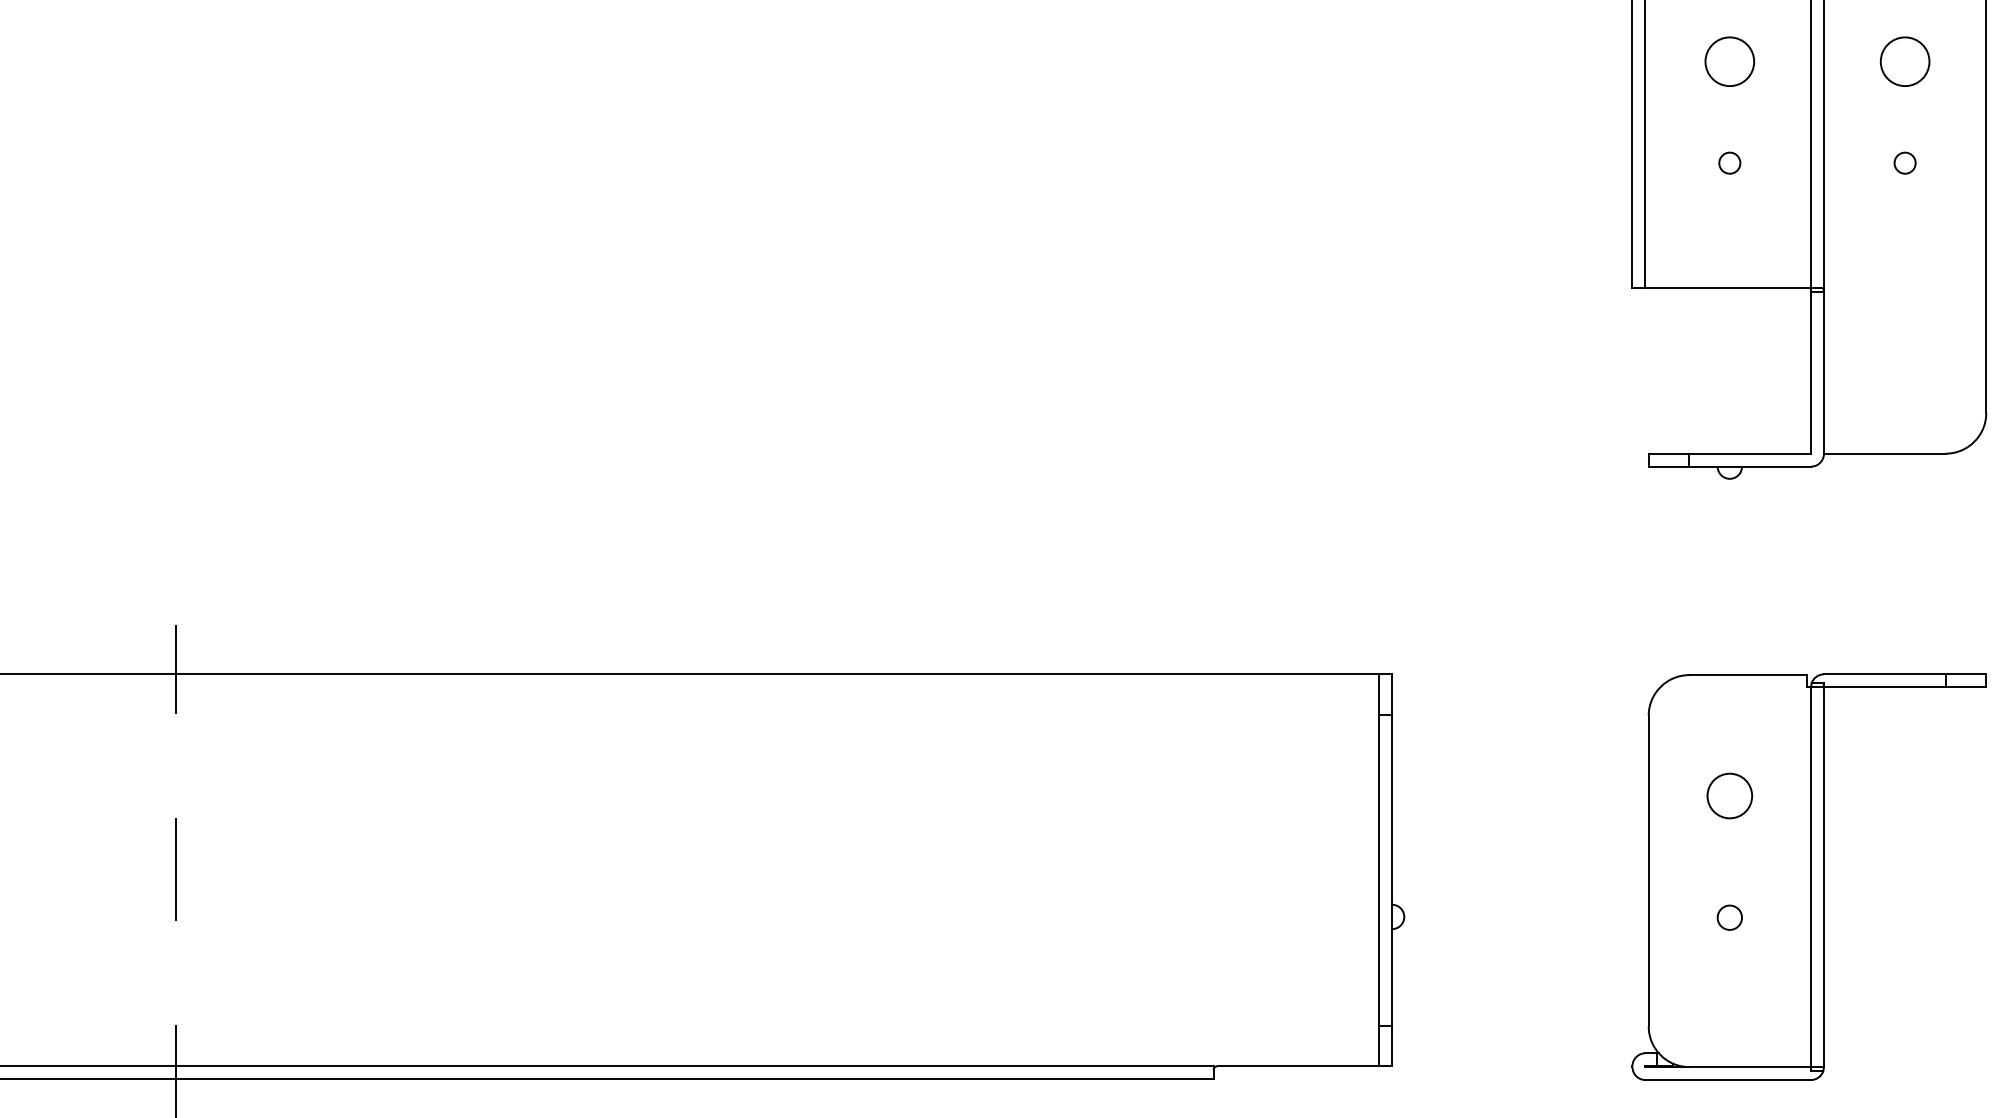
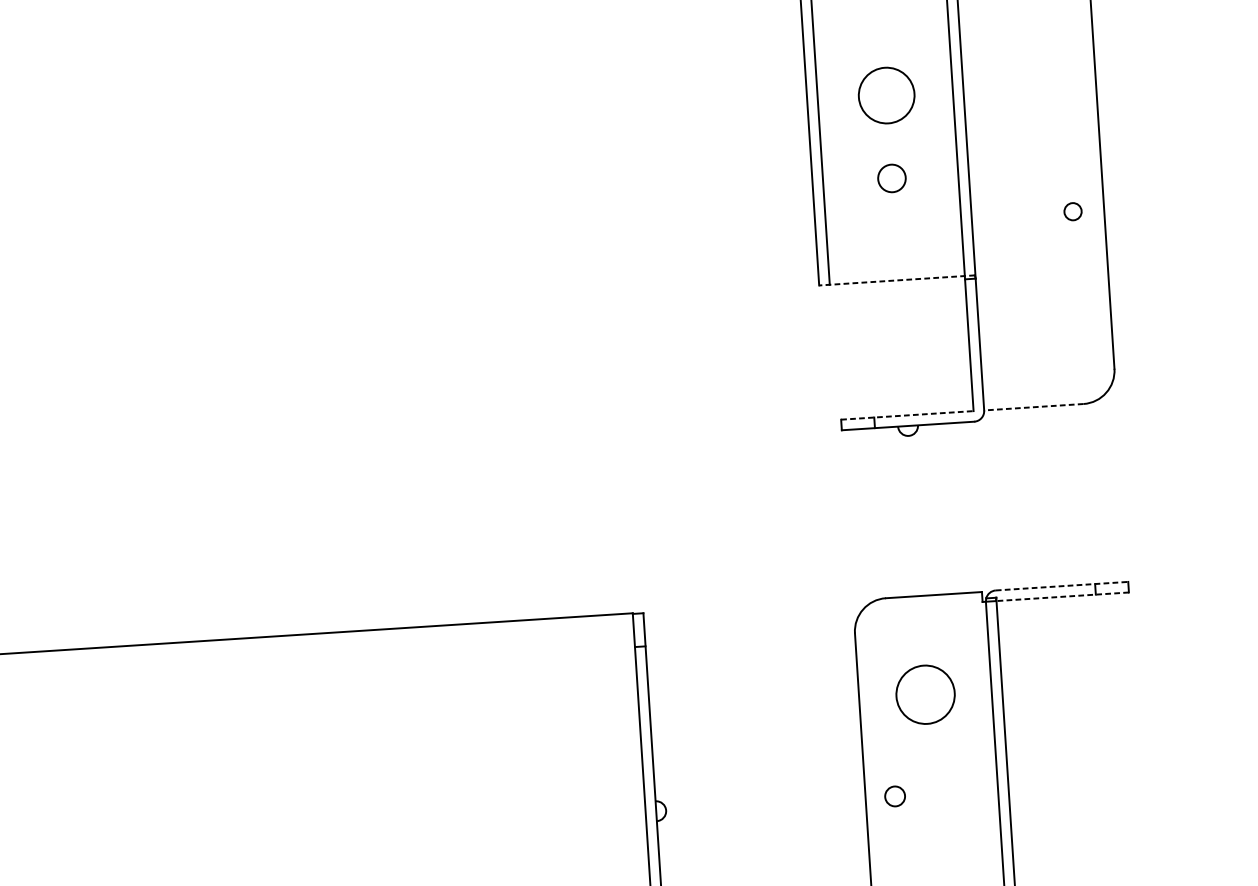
circle: (1729, 61) -> (886, 95), size x1.4
circle: (1904, 61) -> (1029, 86), removed
circle: (1729, 162) -> (891, 177), size x1.6
circle: (1904, 162) -> (1072, 211), moved
line: (1727, 288) -> (896, 280), solid -> dashed
line: (1730, 453) -> (907, 415), solid -> dashed
line: (1884, 453) -> (1033, 407), solid -> dashed
line: (1905, 674) -> (1062, 586), solid -> dashed
line: (1904, 687) -> (1062, 596), solid -> dashed
circle: (1729, 795) -> (925, 694), size x1.6
circle: (1729, 917) -> (894, 796), moved

